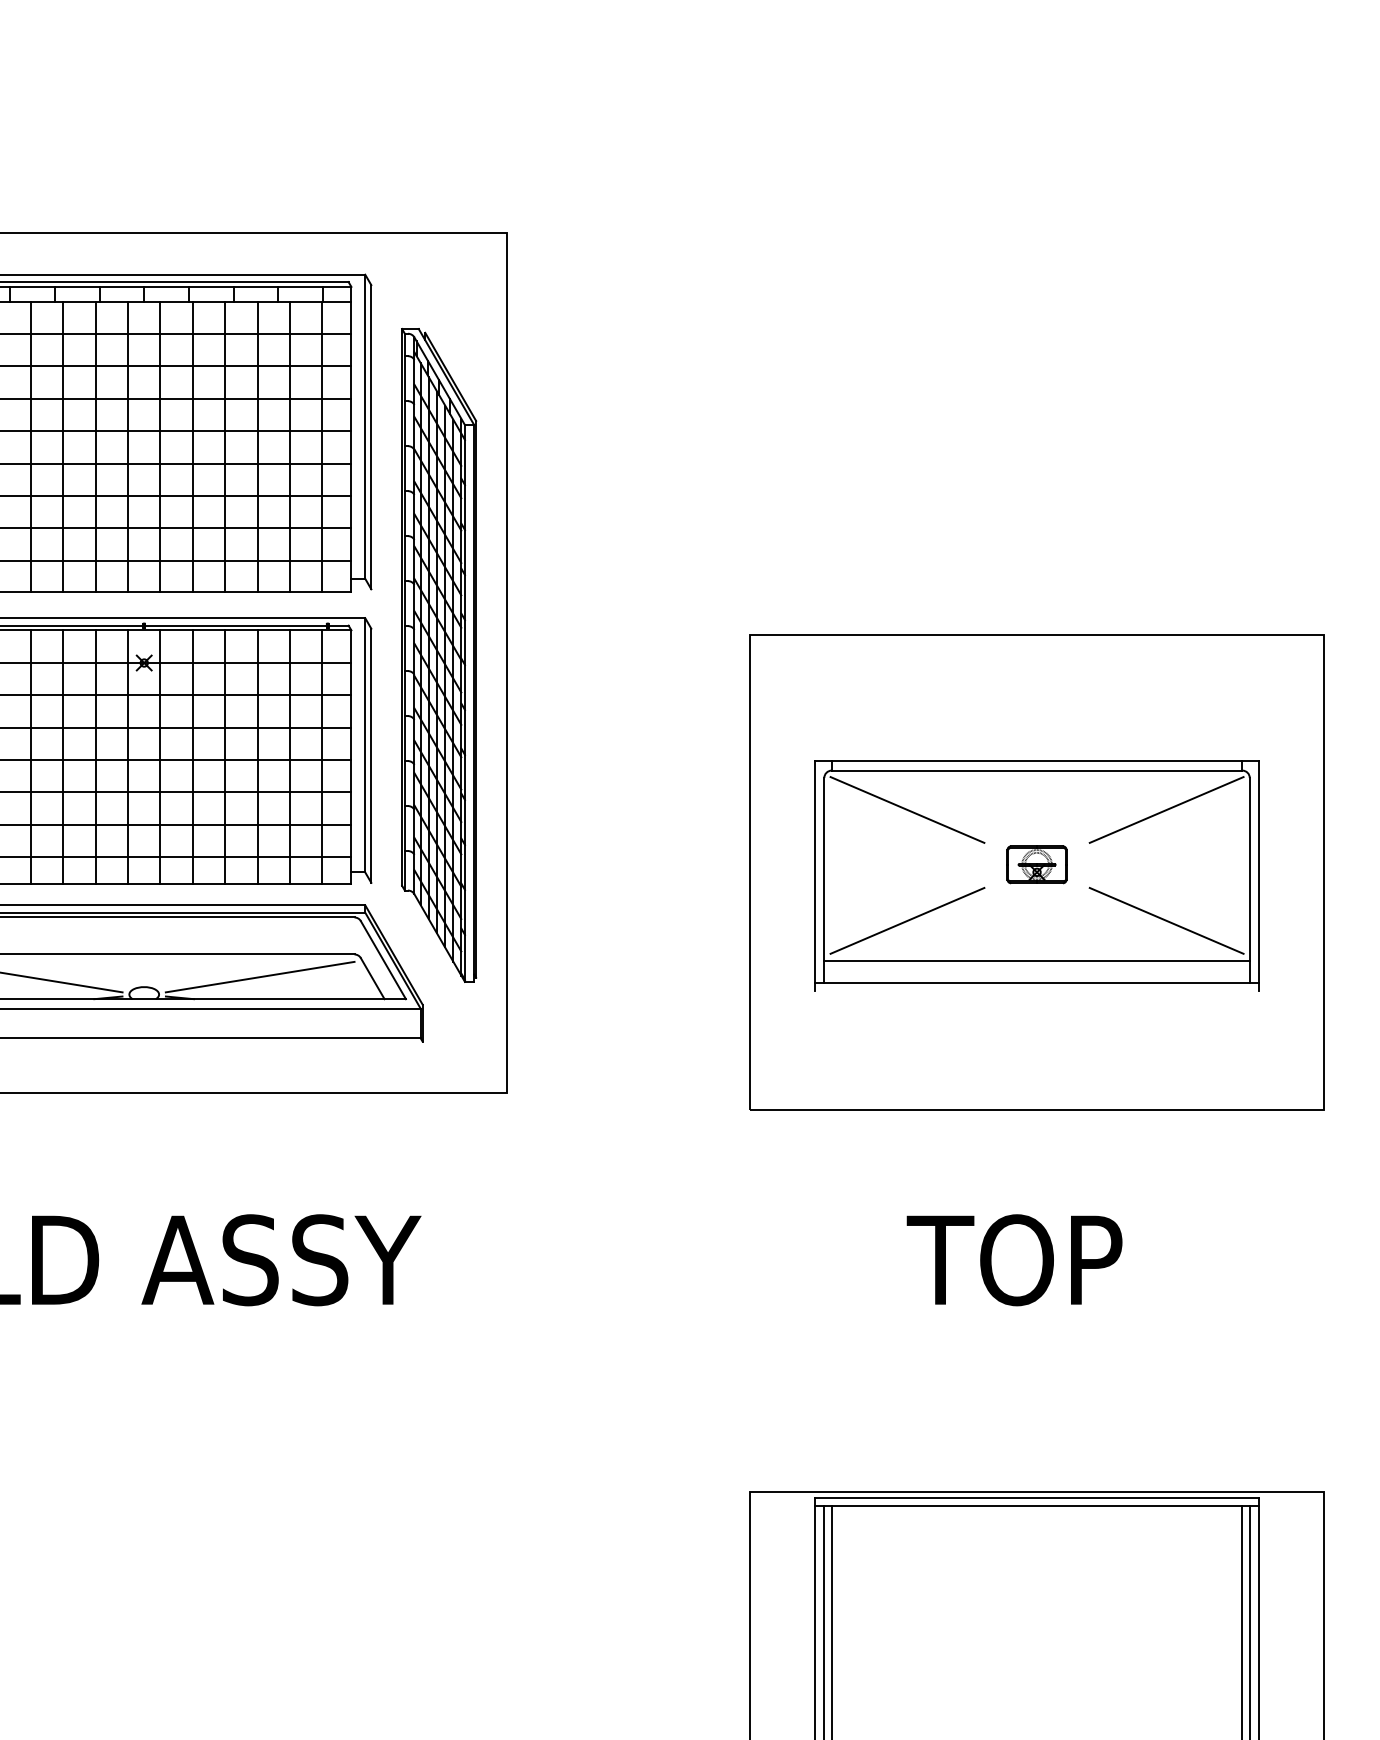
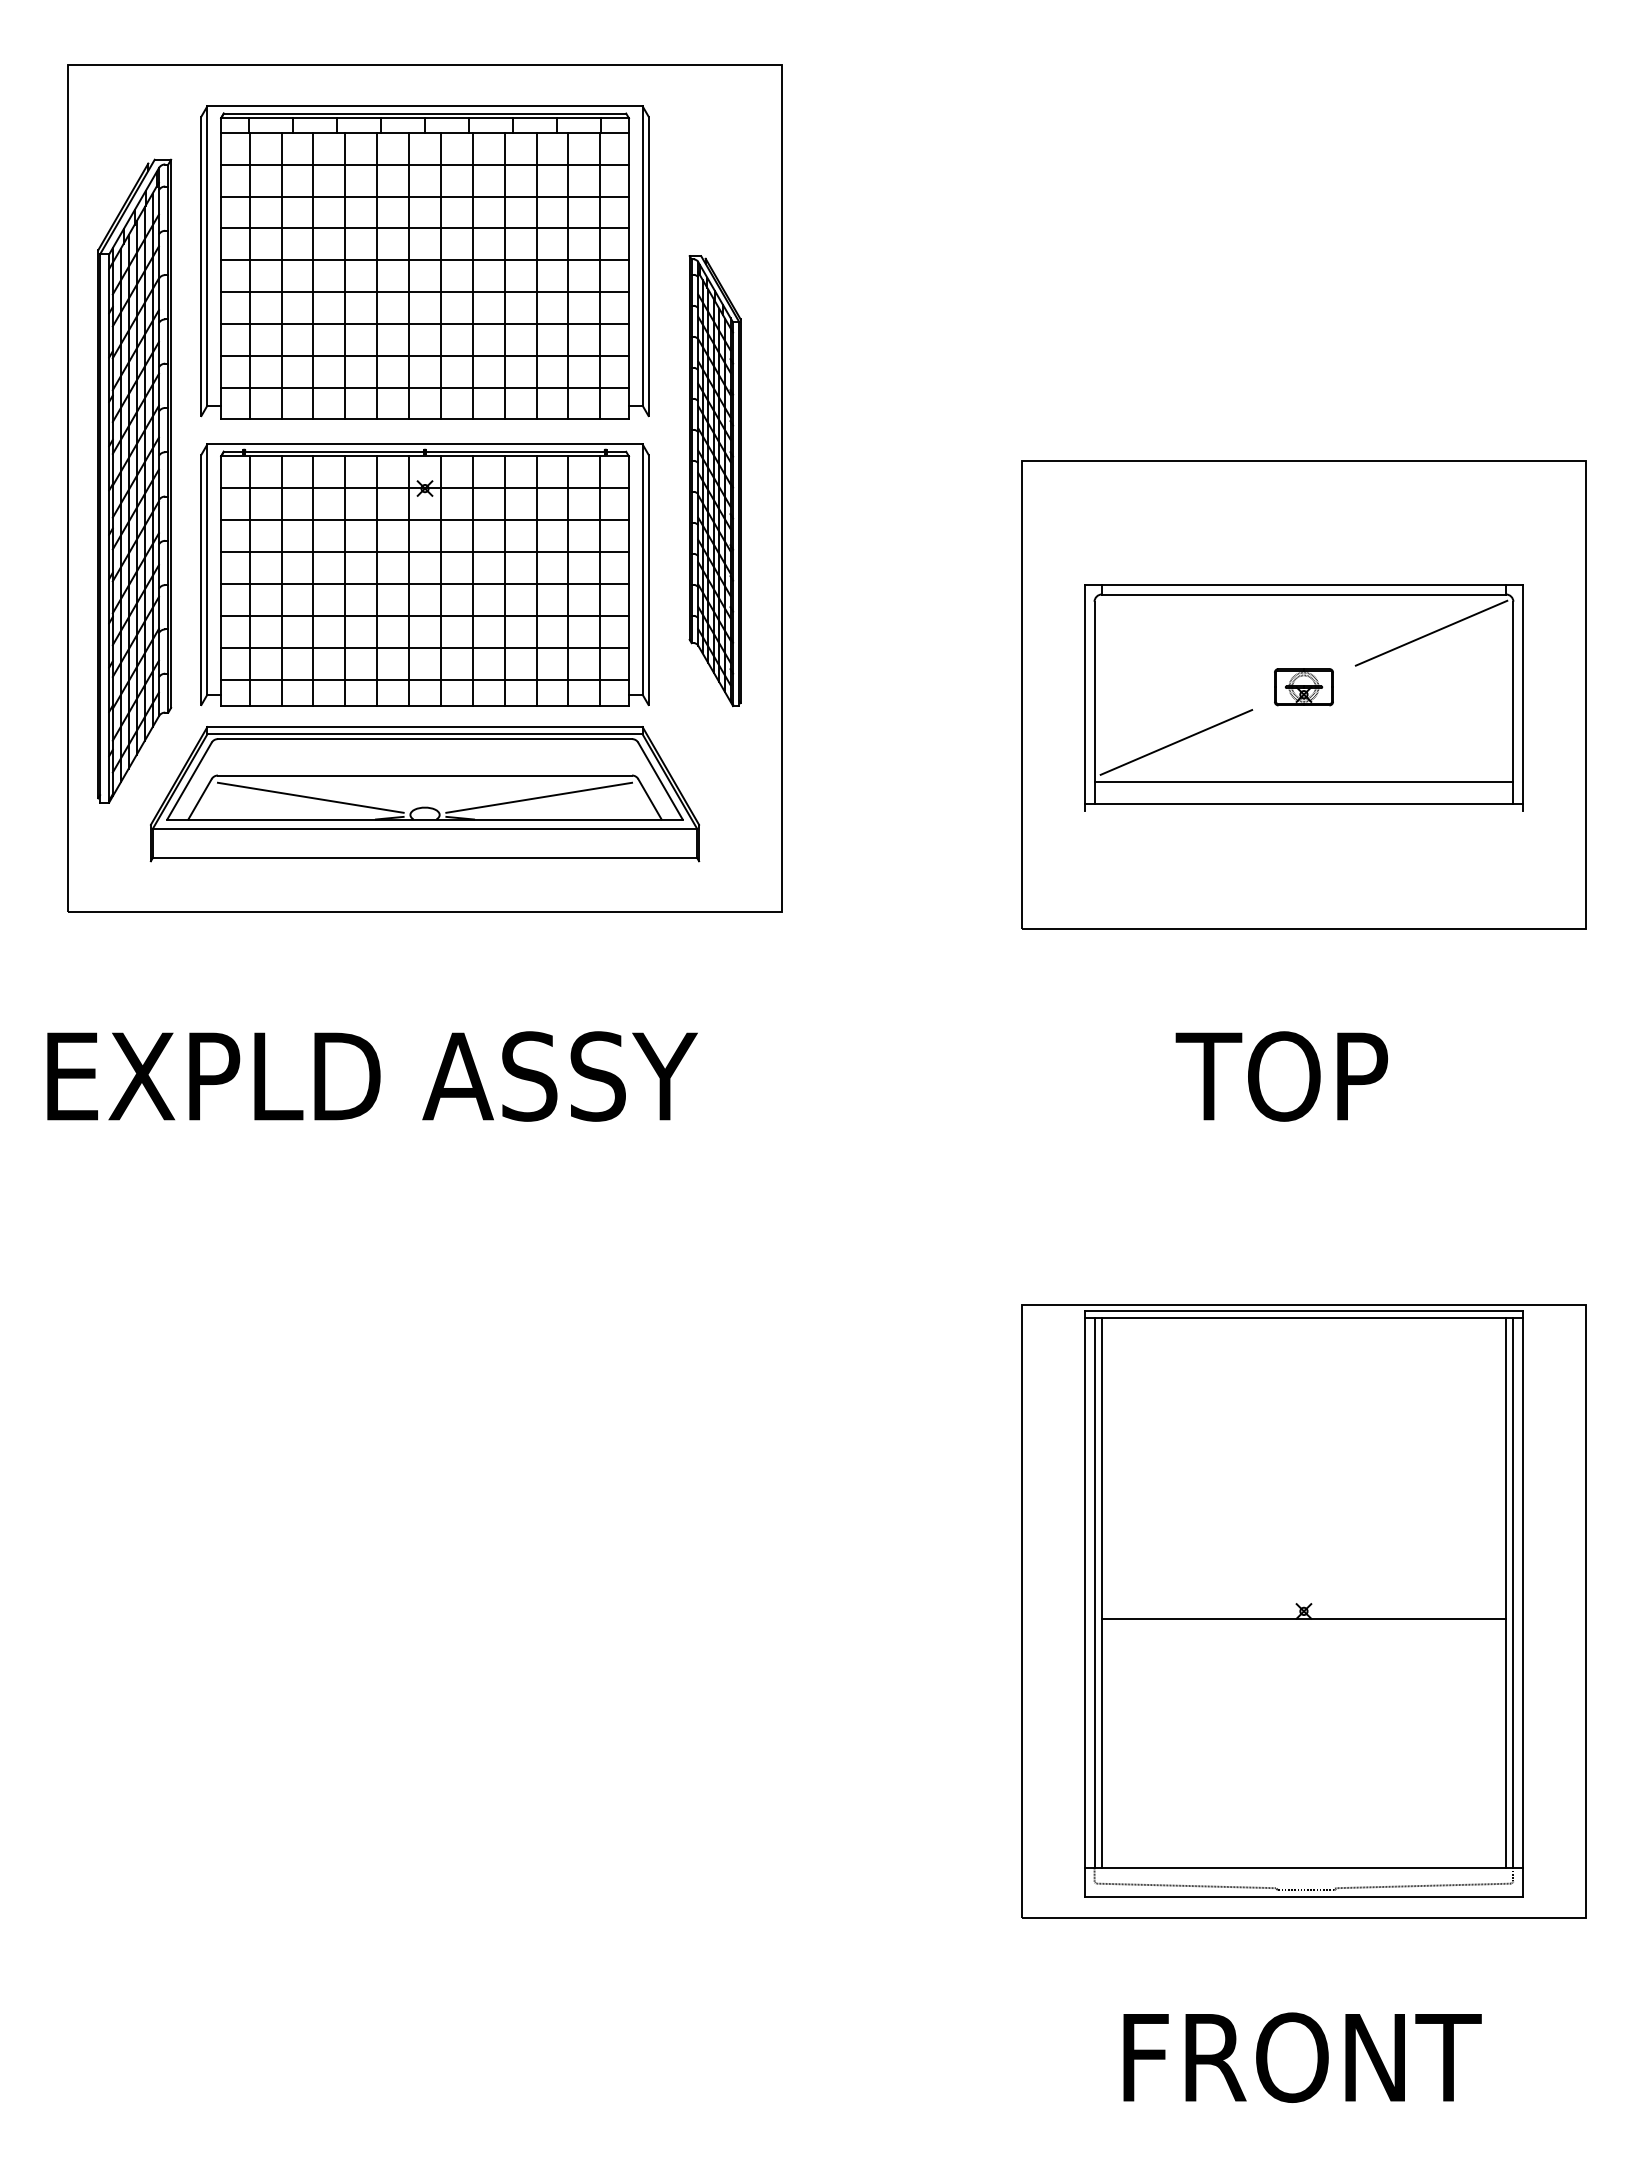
part: (438, 654) -> (714, 480), size x0.7
line: (907, 809) -> (1176, 632), removed
line: (1166, 920) -> (1431, 742), removed

